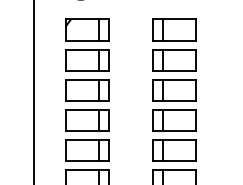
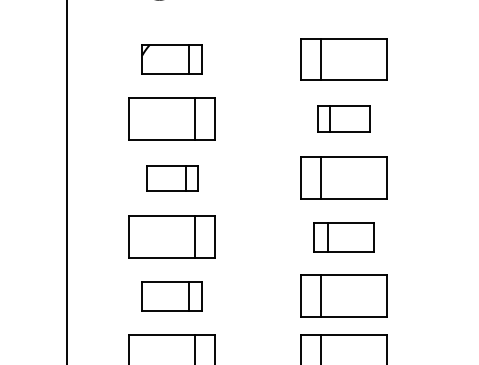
part: (87, 29) -> (172, 58), size x0.7
part: (174, 60) -> (343, 119), size x0.6
part: (87, 90) -> (172, 178), size x0.6
part: (174, 120) -> (343, 237), size x0.7
part: (87, 150) -> (172, 296), size x0.7

